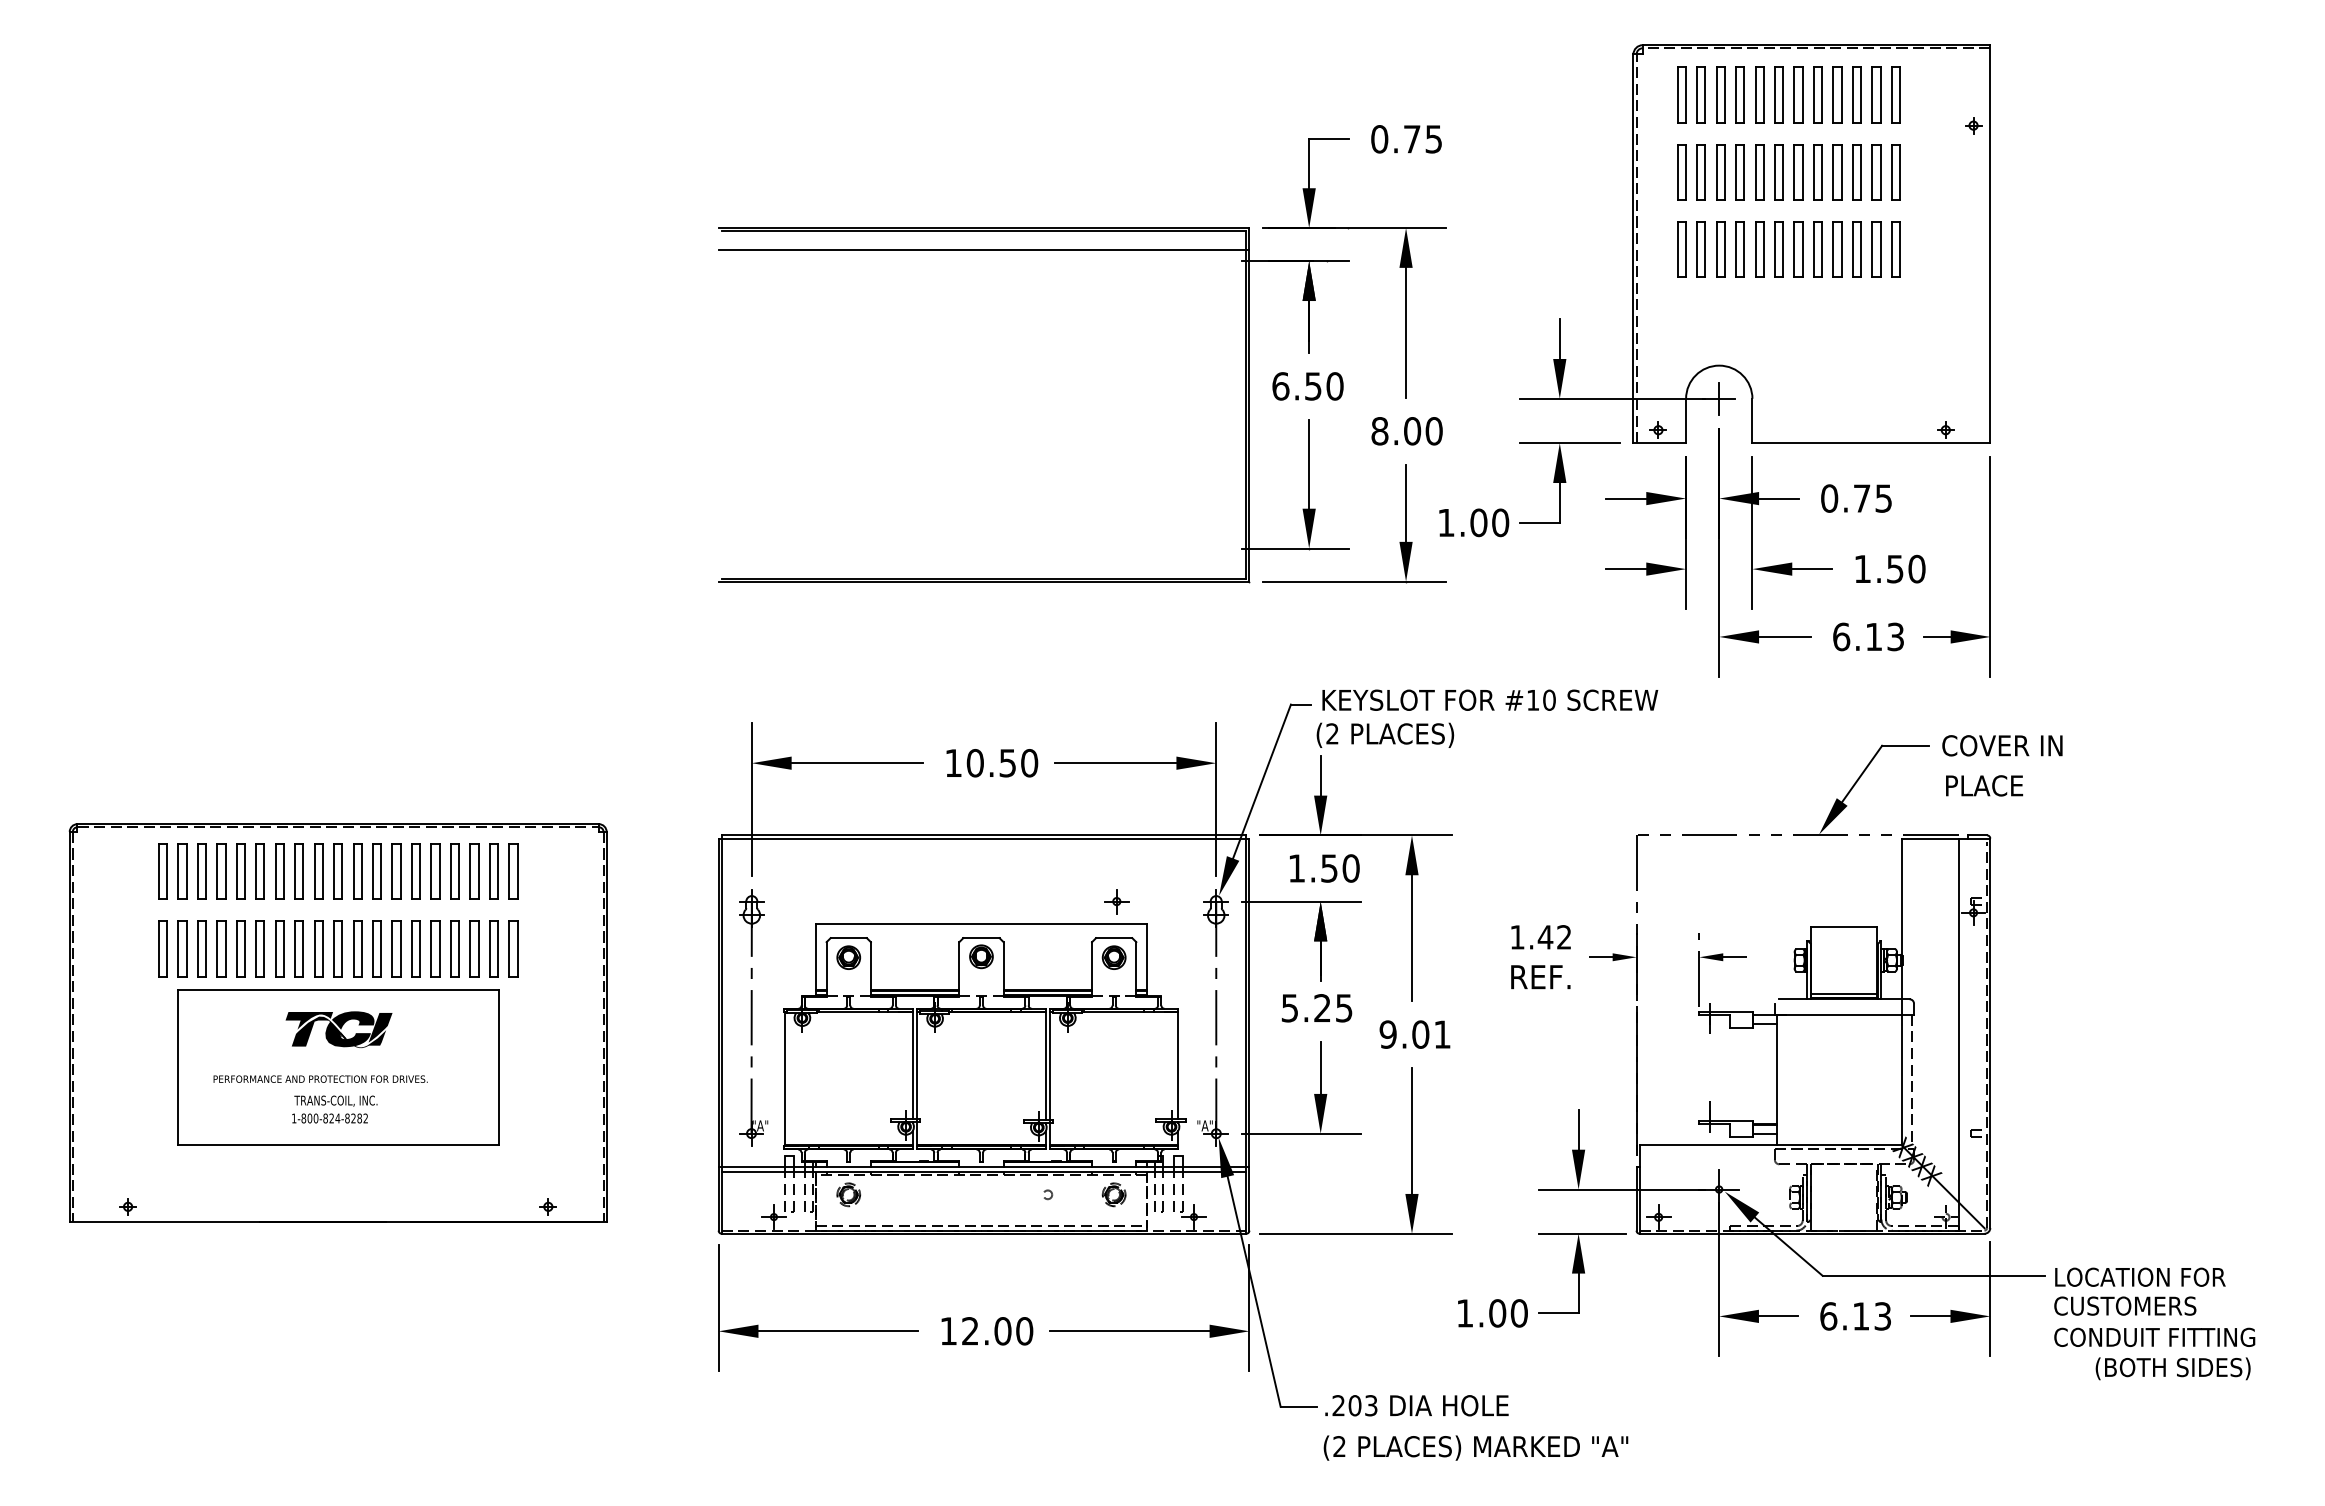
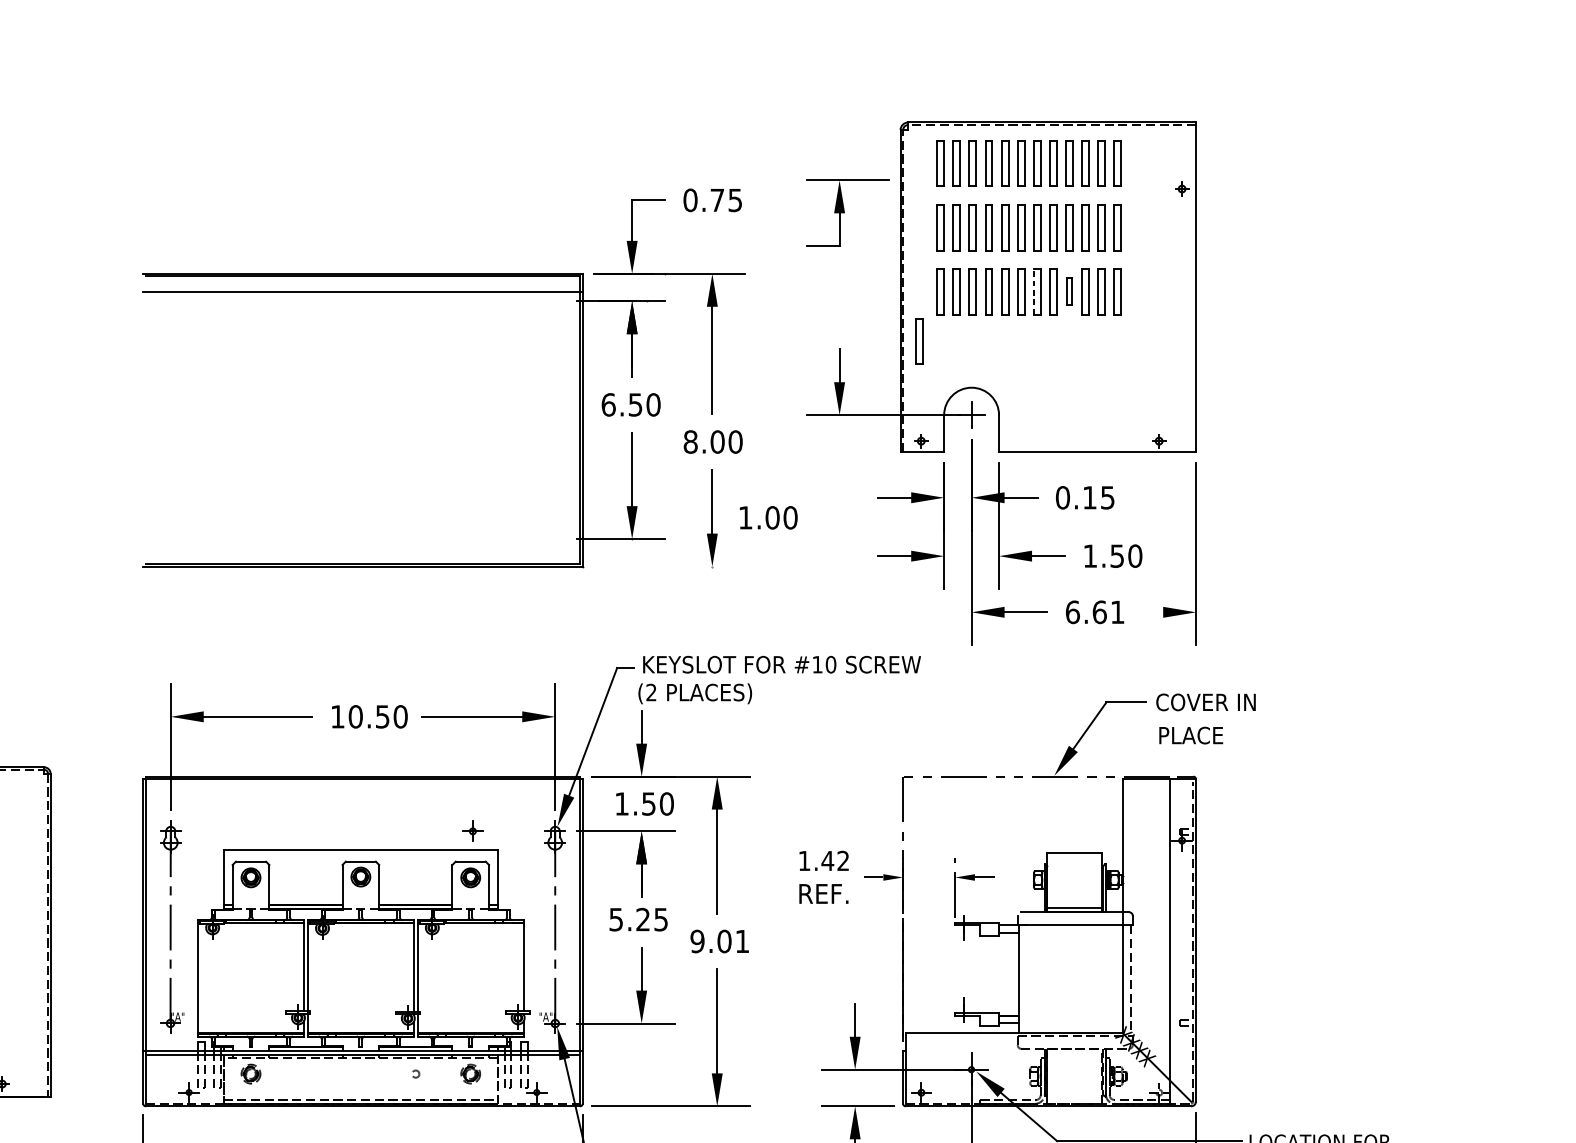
line: (1794, 249) -> (1033, 291), solid -> dashed
part: (1837, 249) -> (1069, 291), size x0.6
part: (1656, 309) -> (919, 341), added
part: (1569, 482) -> (847, 212), moved
text: (1862, 498) -> (1090, 497), 0.75 -> 0.15
line: (1354, 581) -> (669, 566), removed
text: (1884, 636) -> (1108, 611), 6.13 -> 6.61
line: (1937, 636) -> (1152, 611), removed

